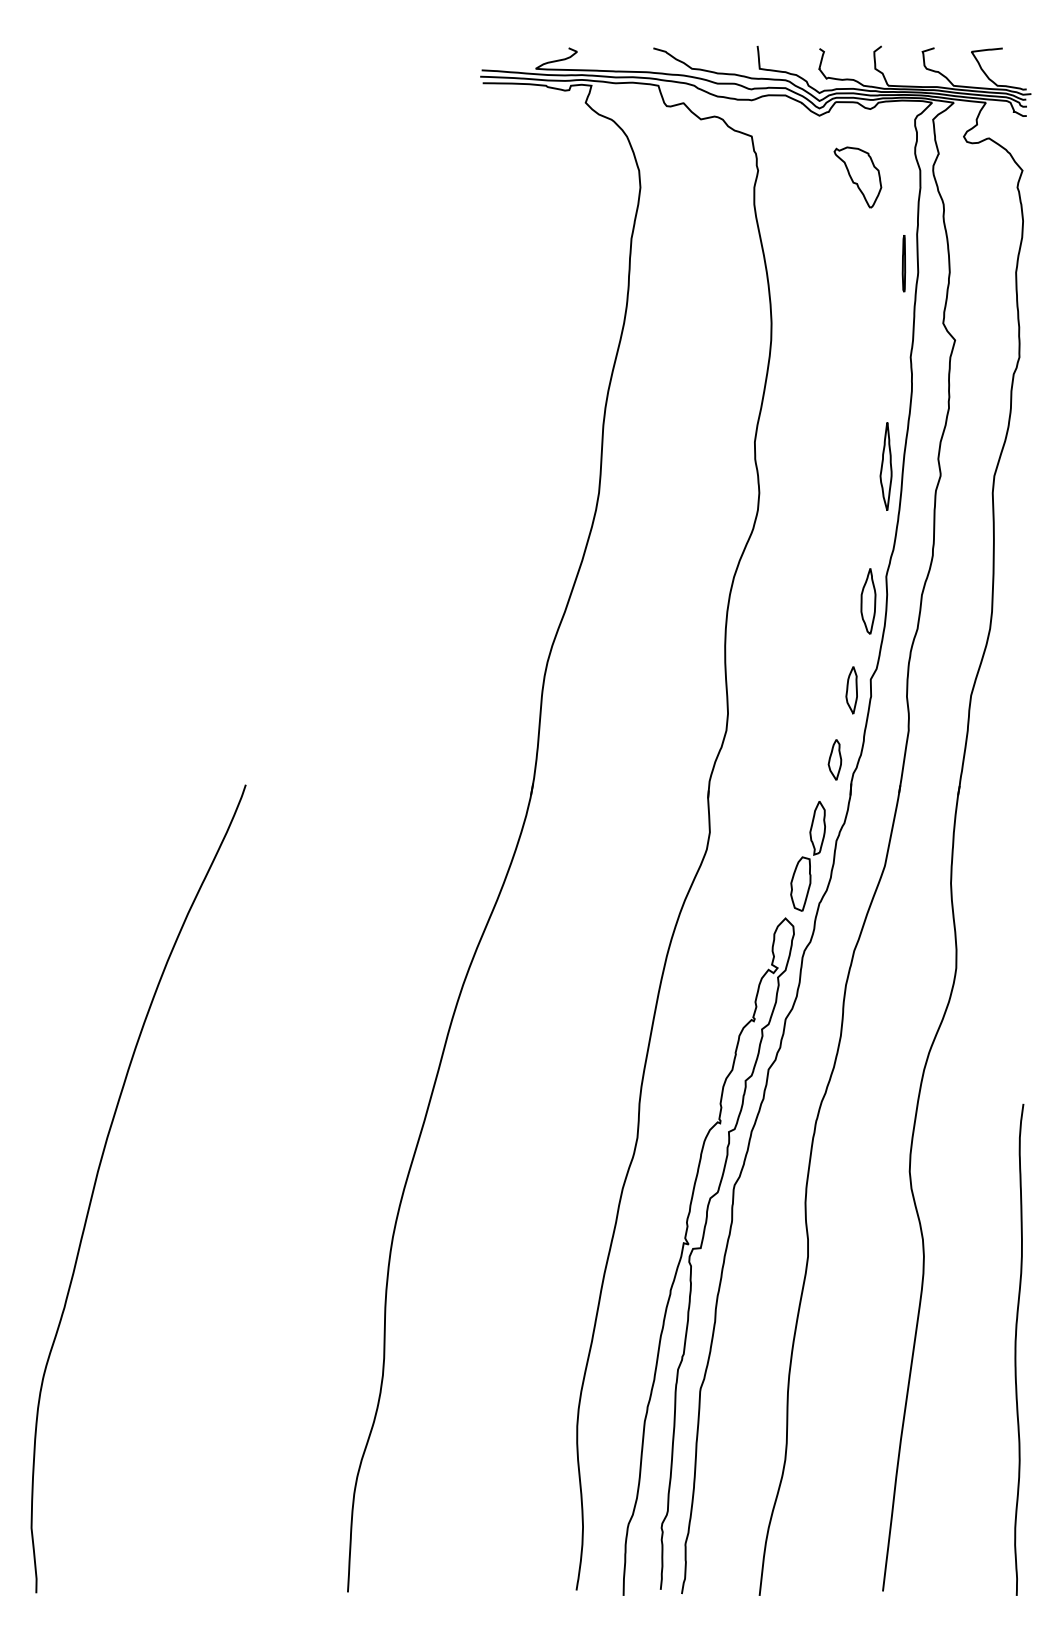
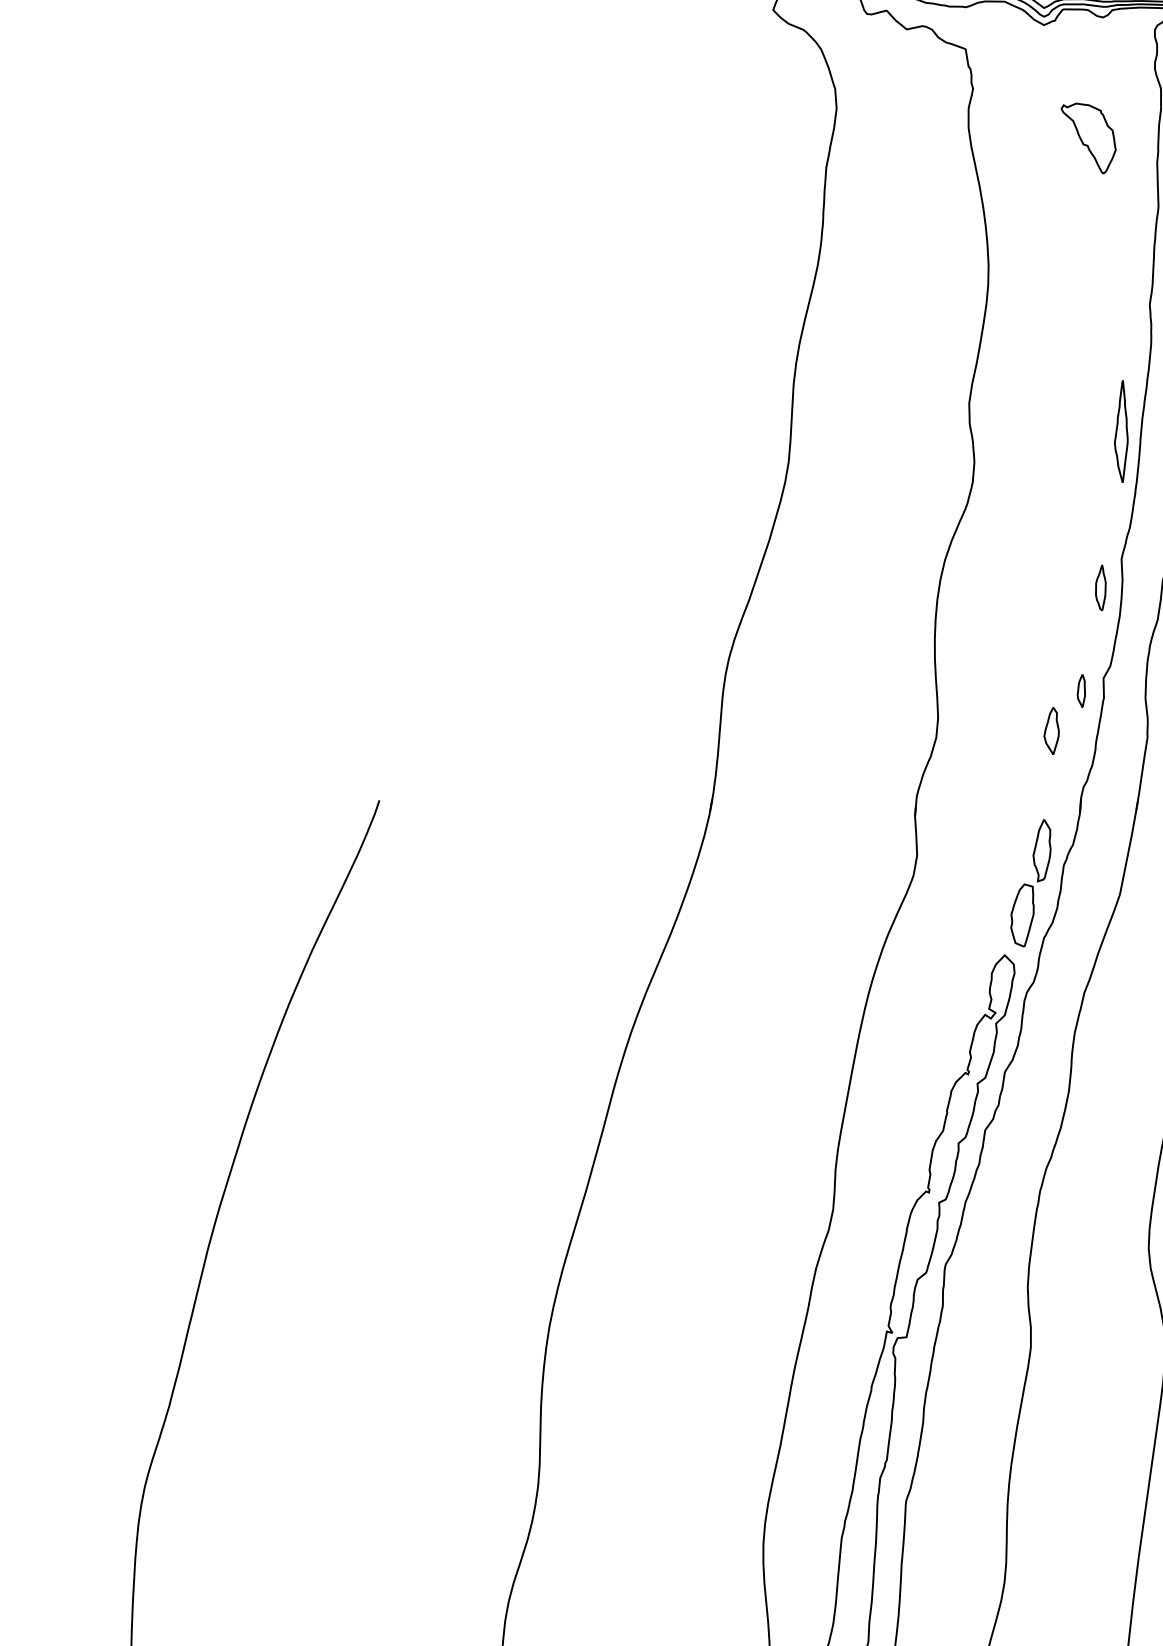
part: (857, 177) -> (1088, 138), moved
part: (903, 263) -> (1141, 196), removed
part: (868, 601) -> (1100, 588), size x0.6
part: (851, 690) -> (1081, 691), size x0.6
part: (834, 759) -> (1051, 730), moved

